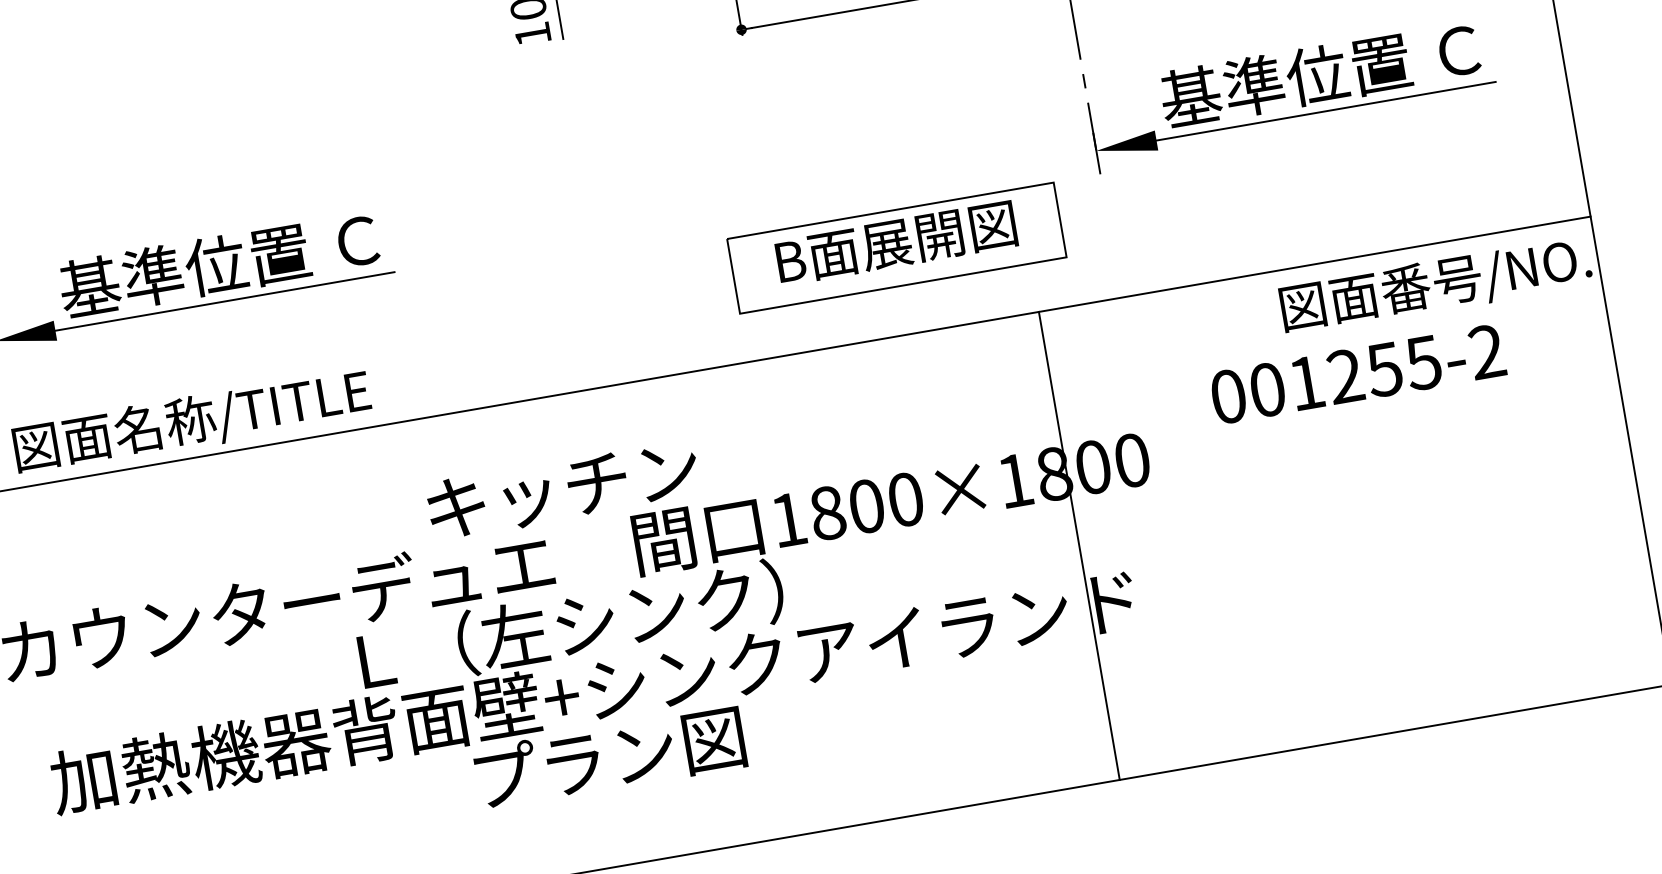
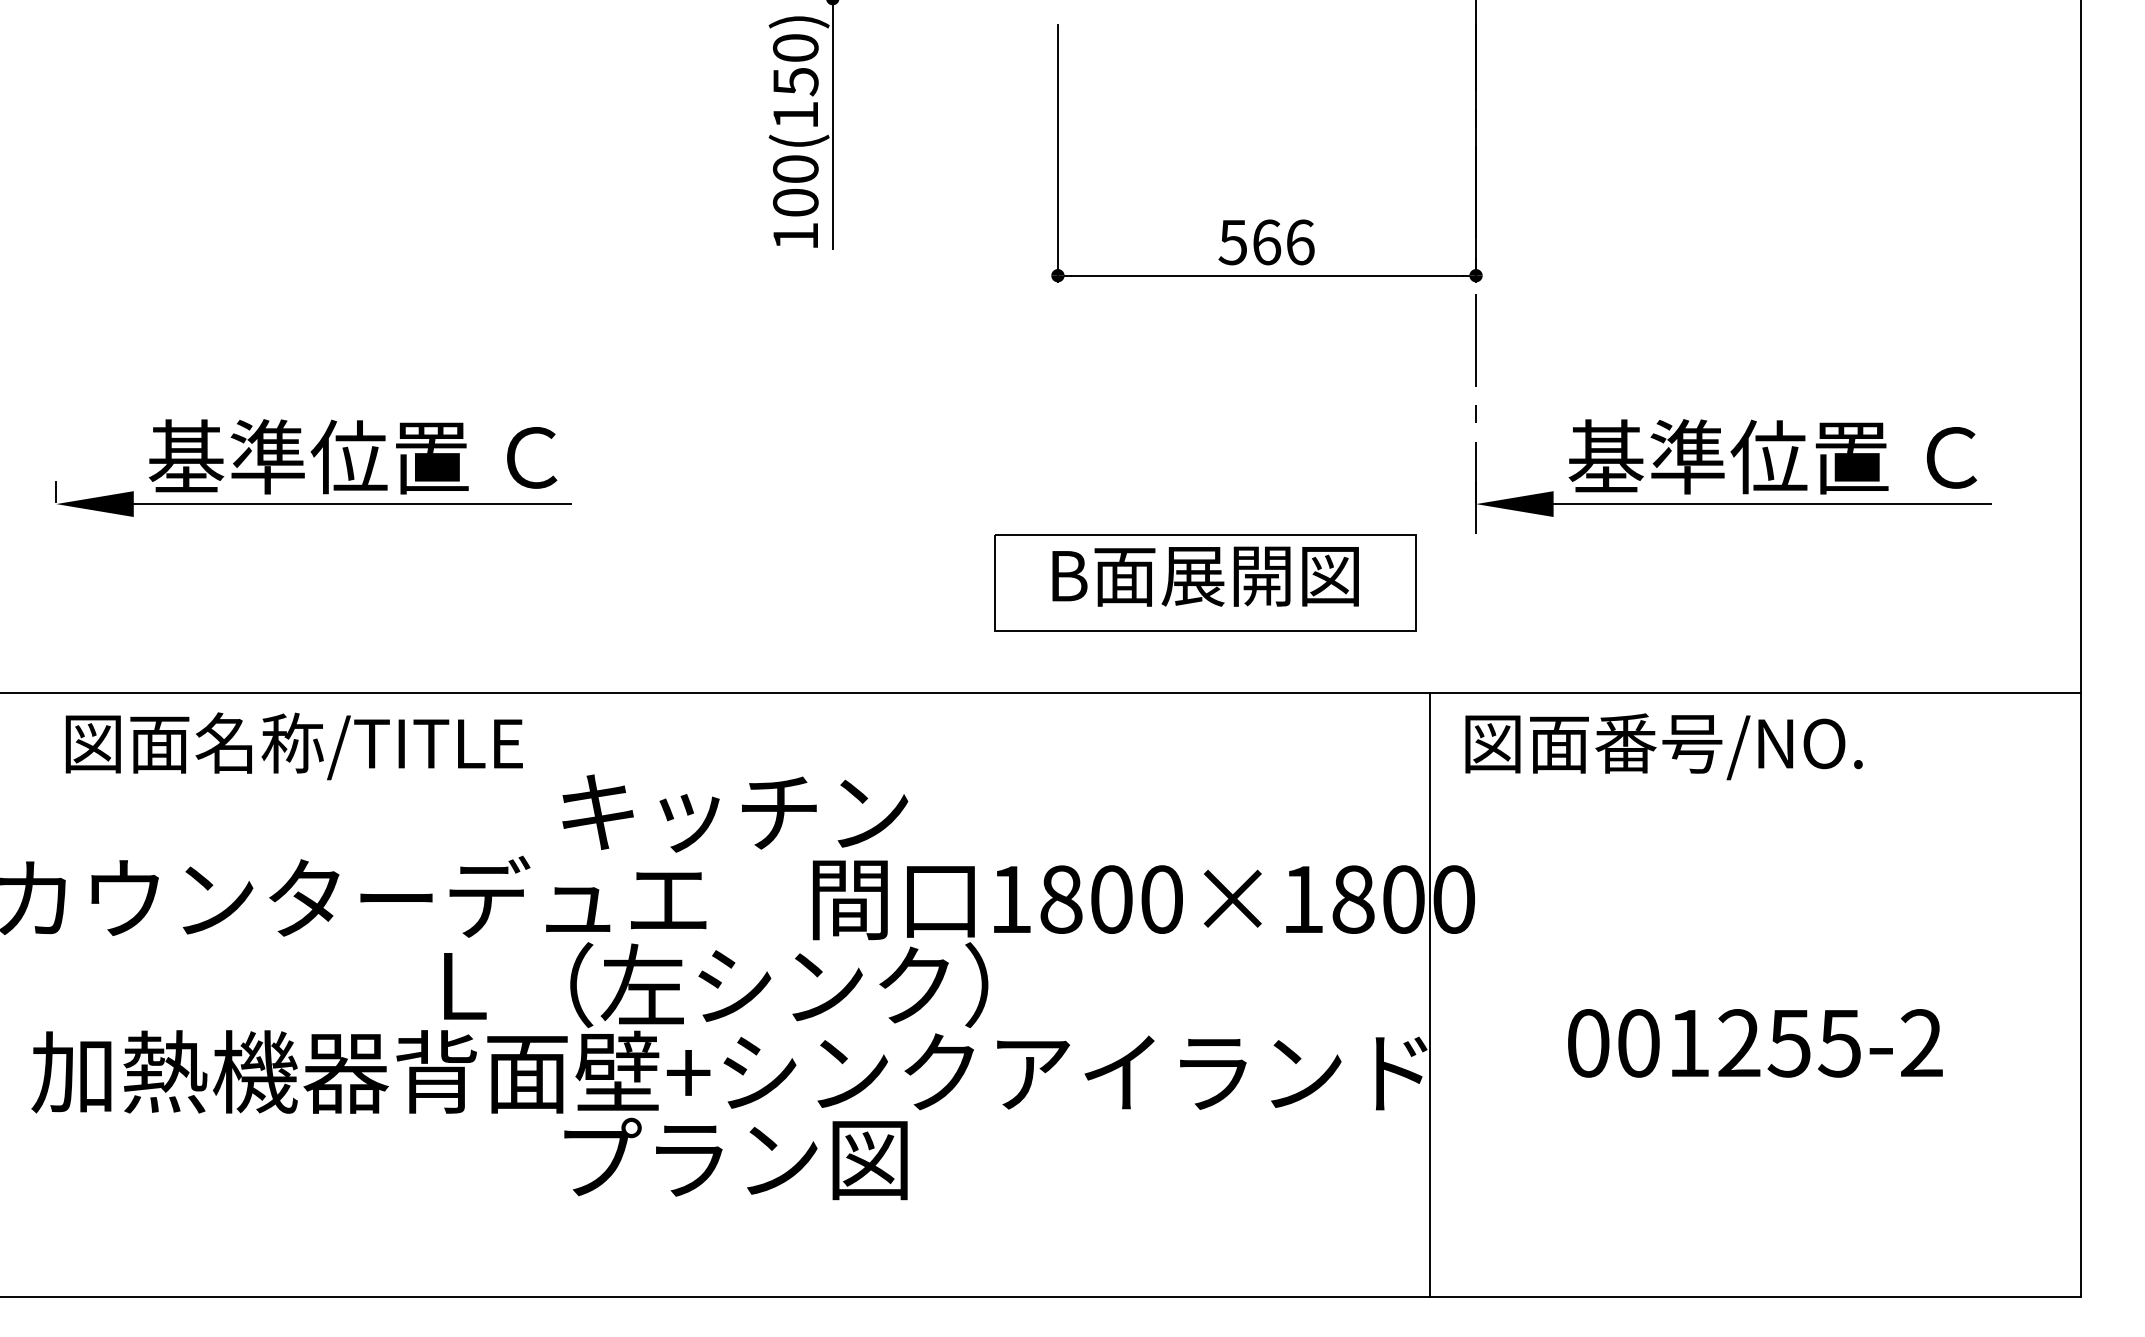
text: (1435, 285) -> (1663, 746), moved
text: (1358, 374) -> (1755, 1043), moved
text: (191, 422) -> (293, 746), moved
line: (1079, 545) -> (1430, 994), moved

